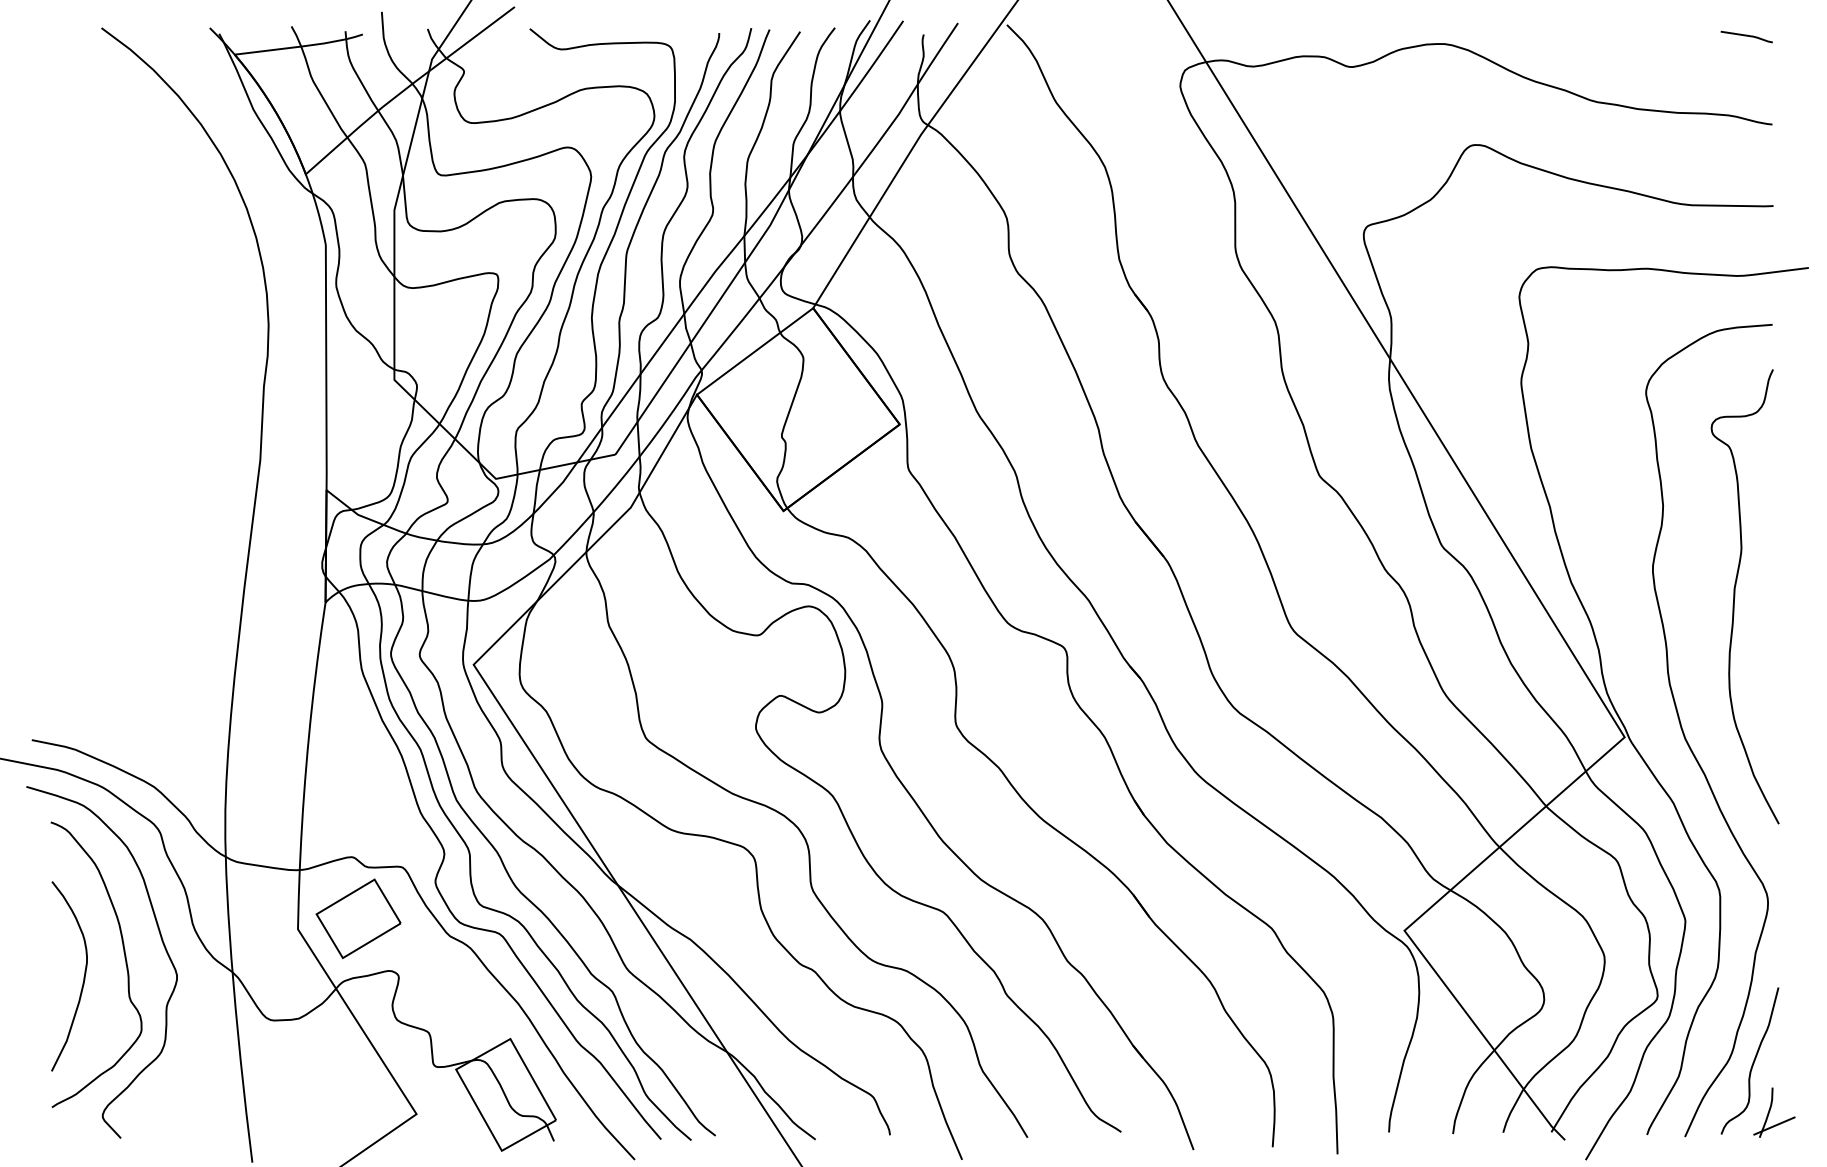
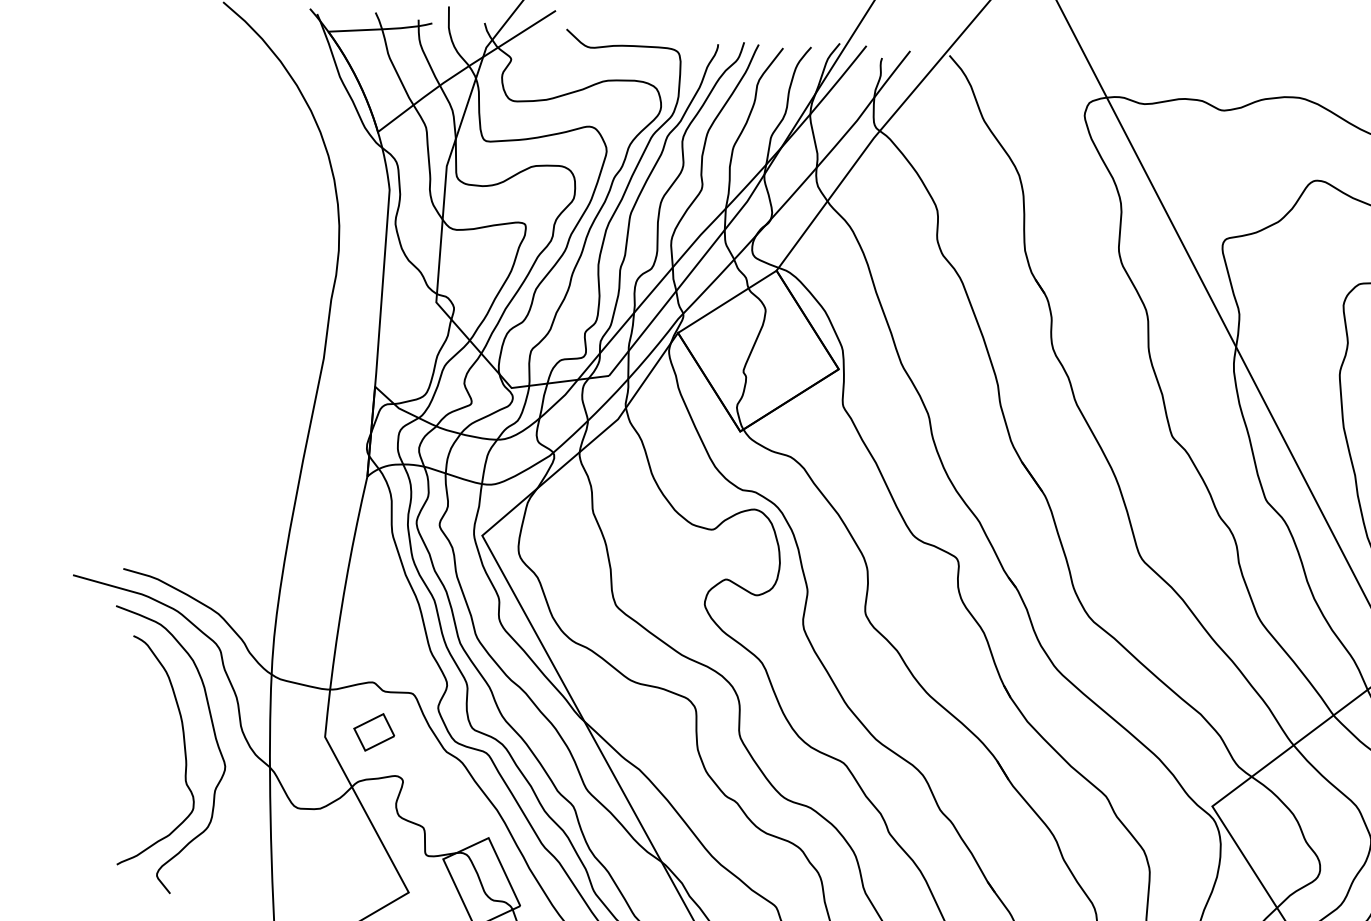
part: (358, 918) -> (374, 732), size x0.6
curve: (83, 976) -> (150, 761), removed

